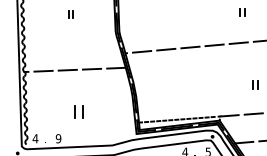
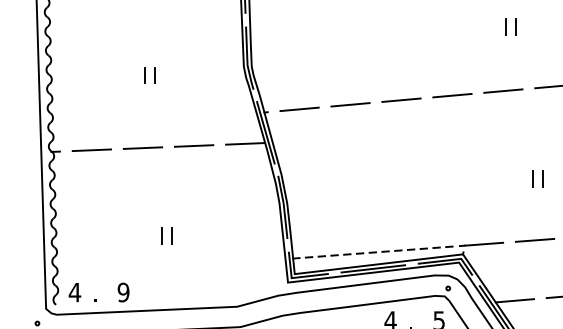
part: (70, 14) -> (148, 74), moved
part: (79, 111) -> (167, 235), size x0.62

